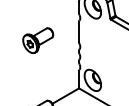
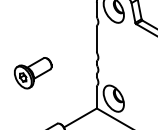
part: (38, 40) -> (33, 72), moved

